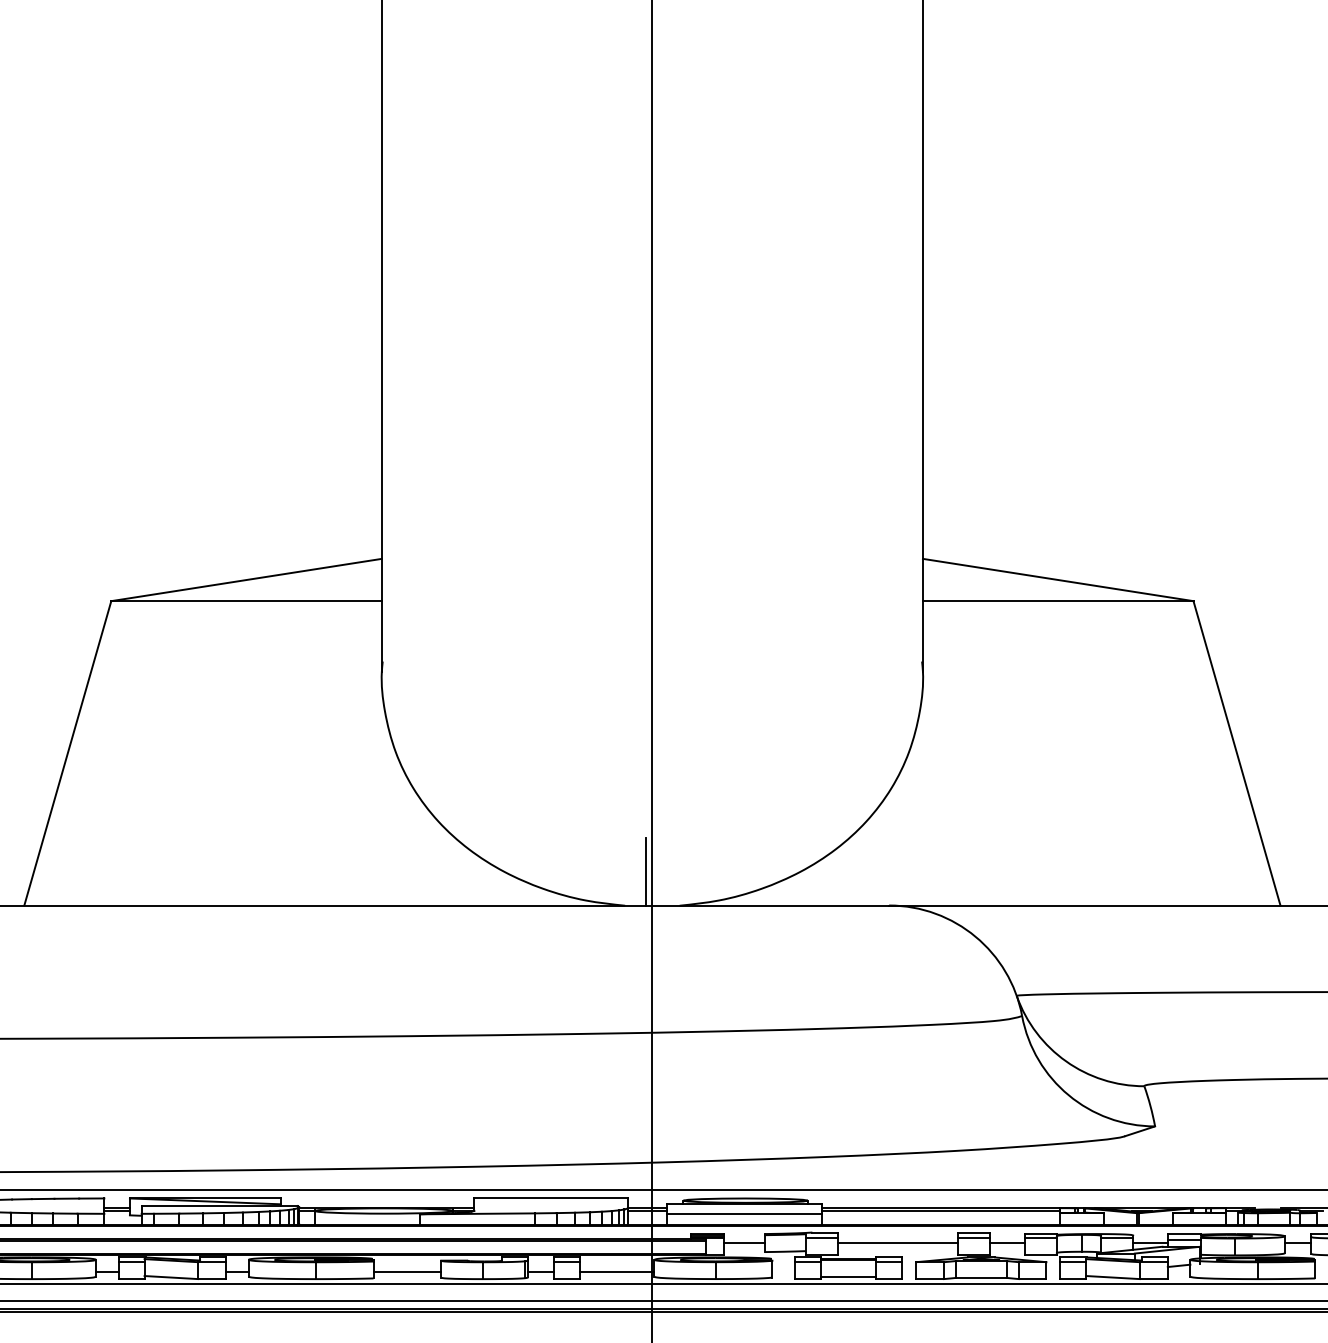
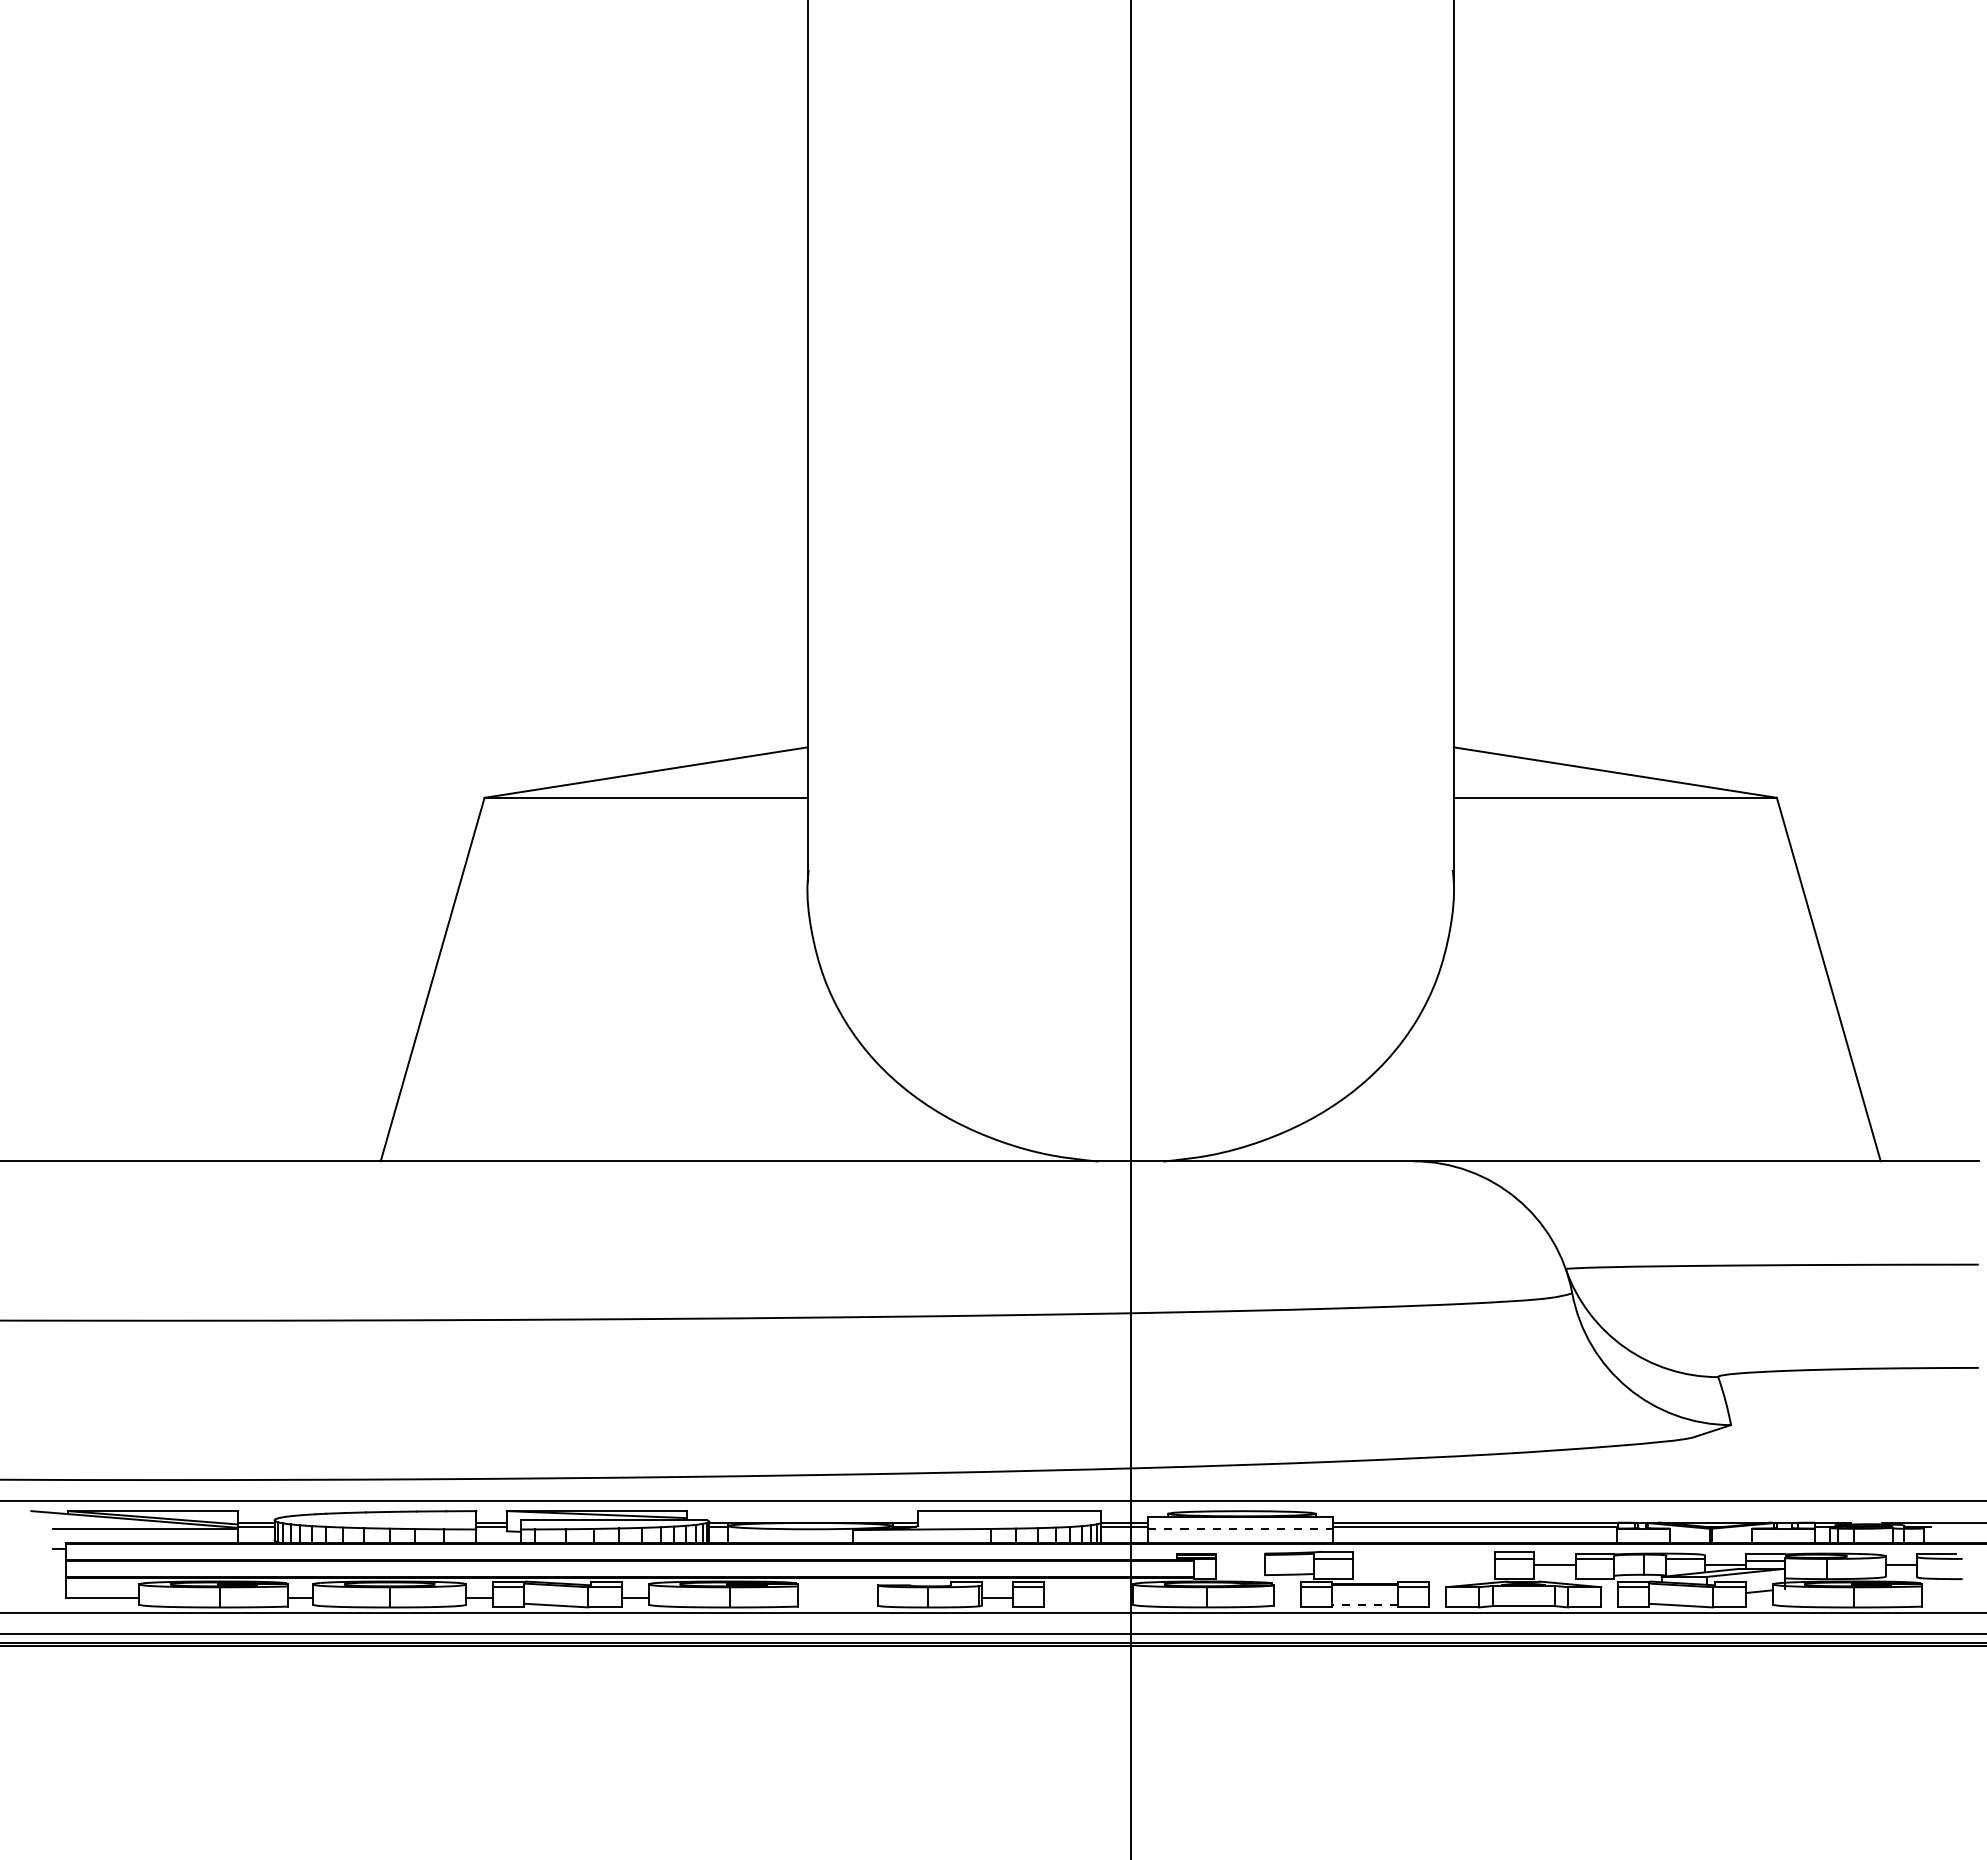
line: (645, 871) -> (1122, 1120), removed
line: (745, 1213) -> (1241, 1529), solid -> dashed
line: (743, 1243) -> (1239, 1564), removed
line: (897, 1243) -> (1423, 1564), removed
line: (406, 1271) -> (837, 1598), removed
line: (617, 1271) -> (1088, 1598), removed
line: (848, 1276) -> (1364, 1604), solid -> dashed

